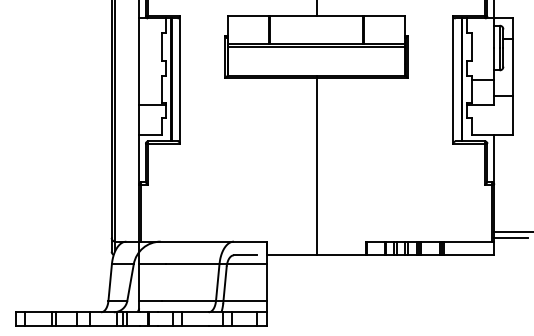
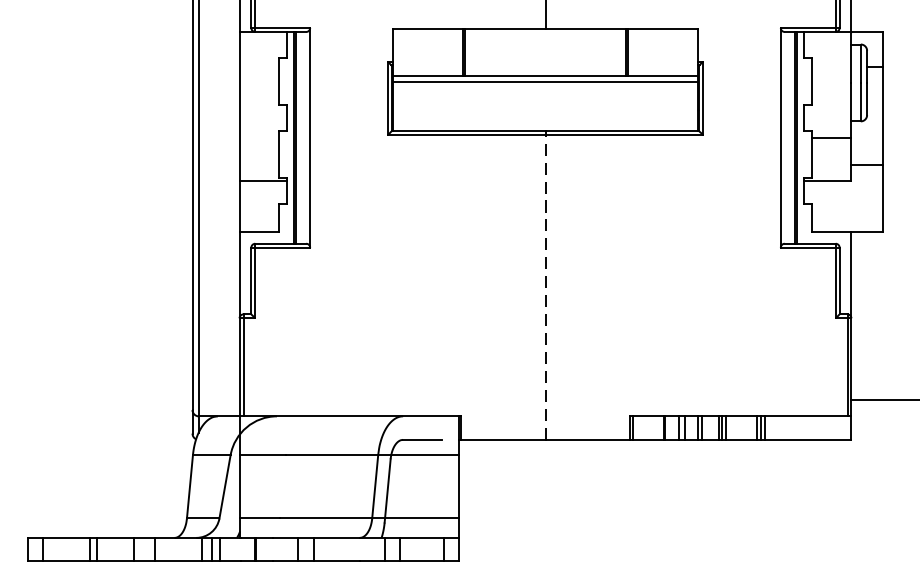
line: (316, 166) -> (545, 286), solid -> dashed
line: (511, 237) -> (881, 409), removed

